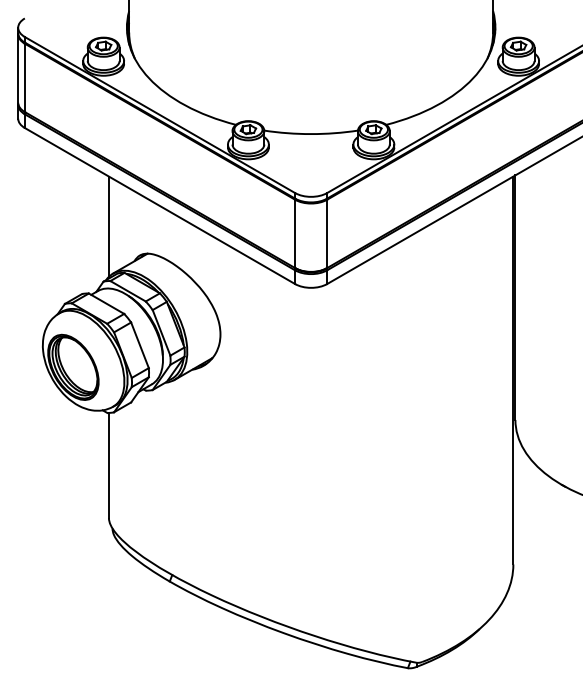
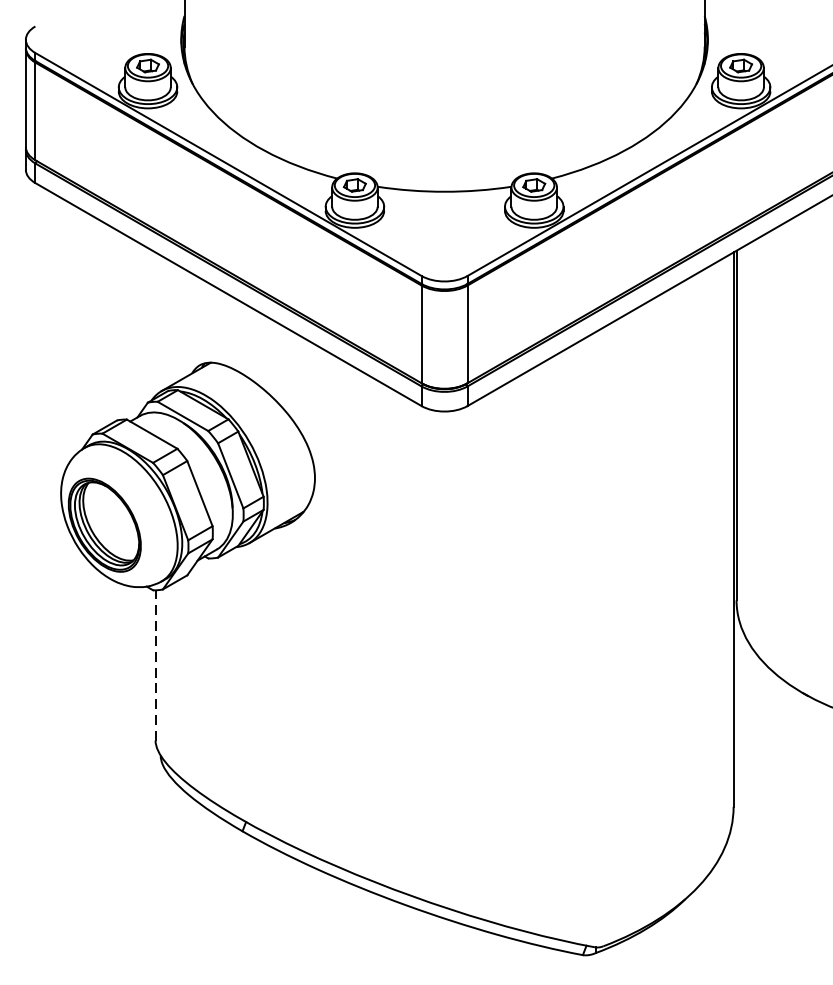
line: (108, 226) -> (154, 323), removed
line: (108, 465) -> (154, 665), solid -> dashed

